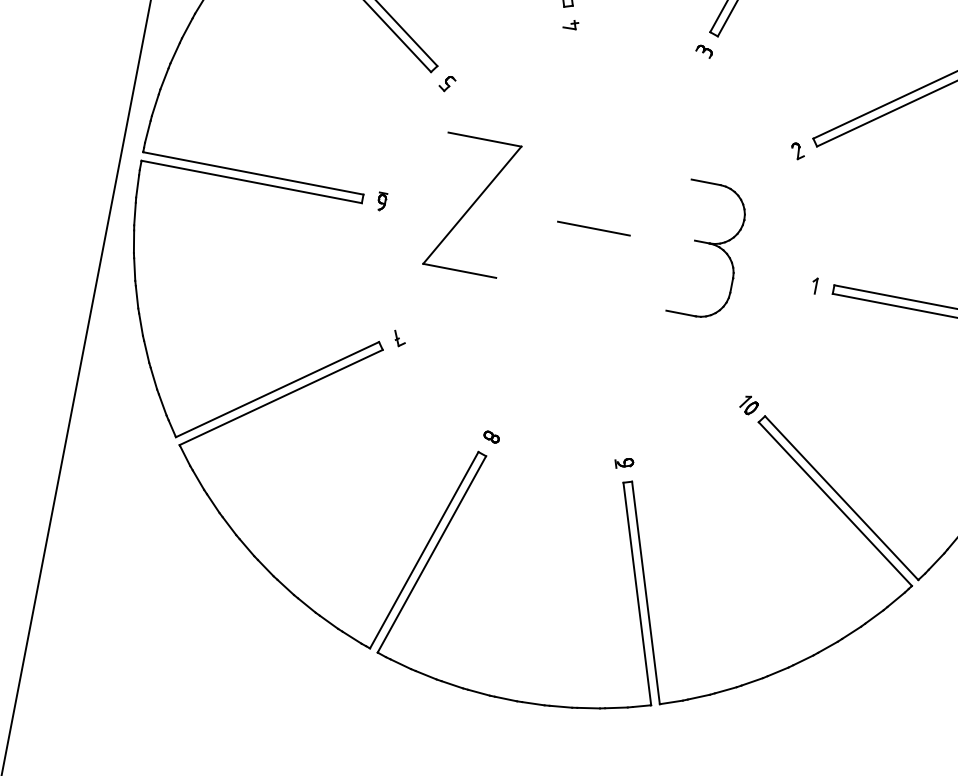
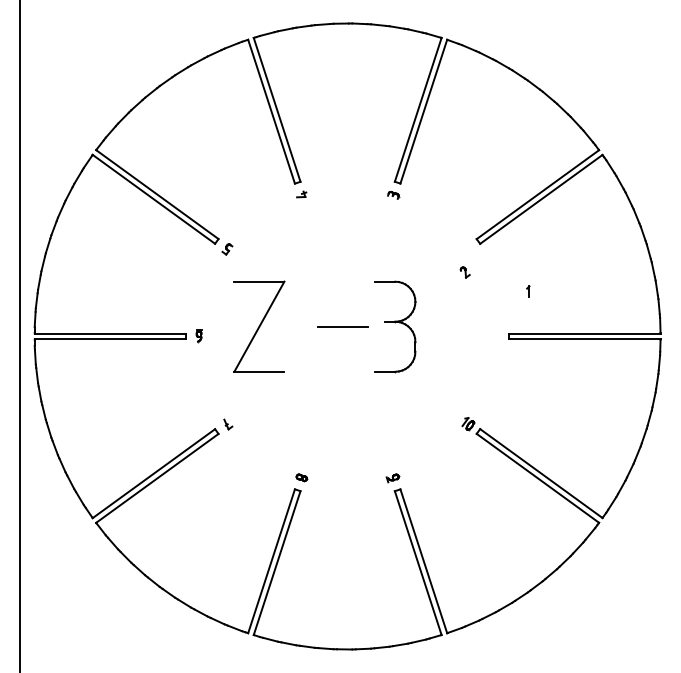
part: (797, 151) -> (464, 272), moved
part: (708, 250) -> (395, 326), moved
part: (814, 285) -> (528, 291), moved

